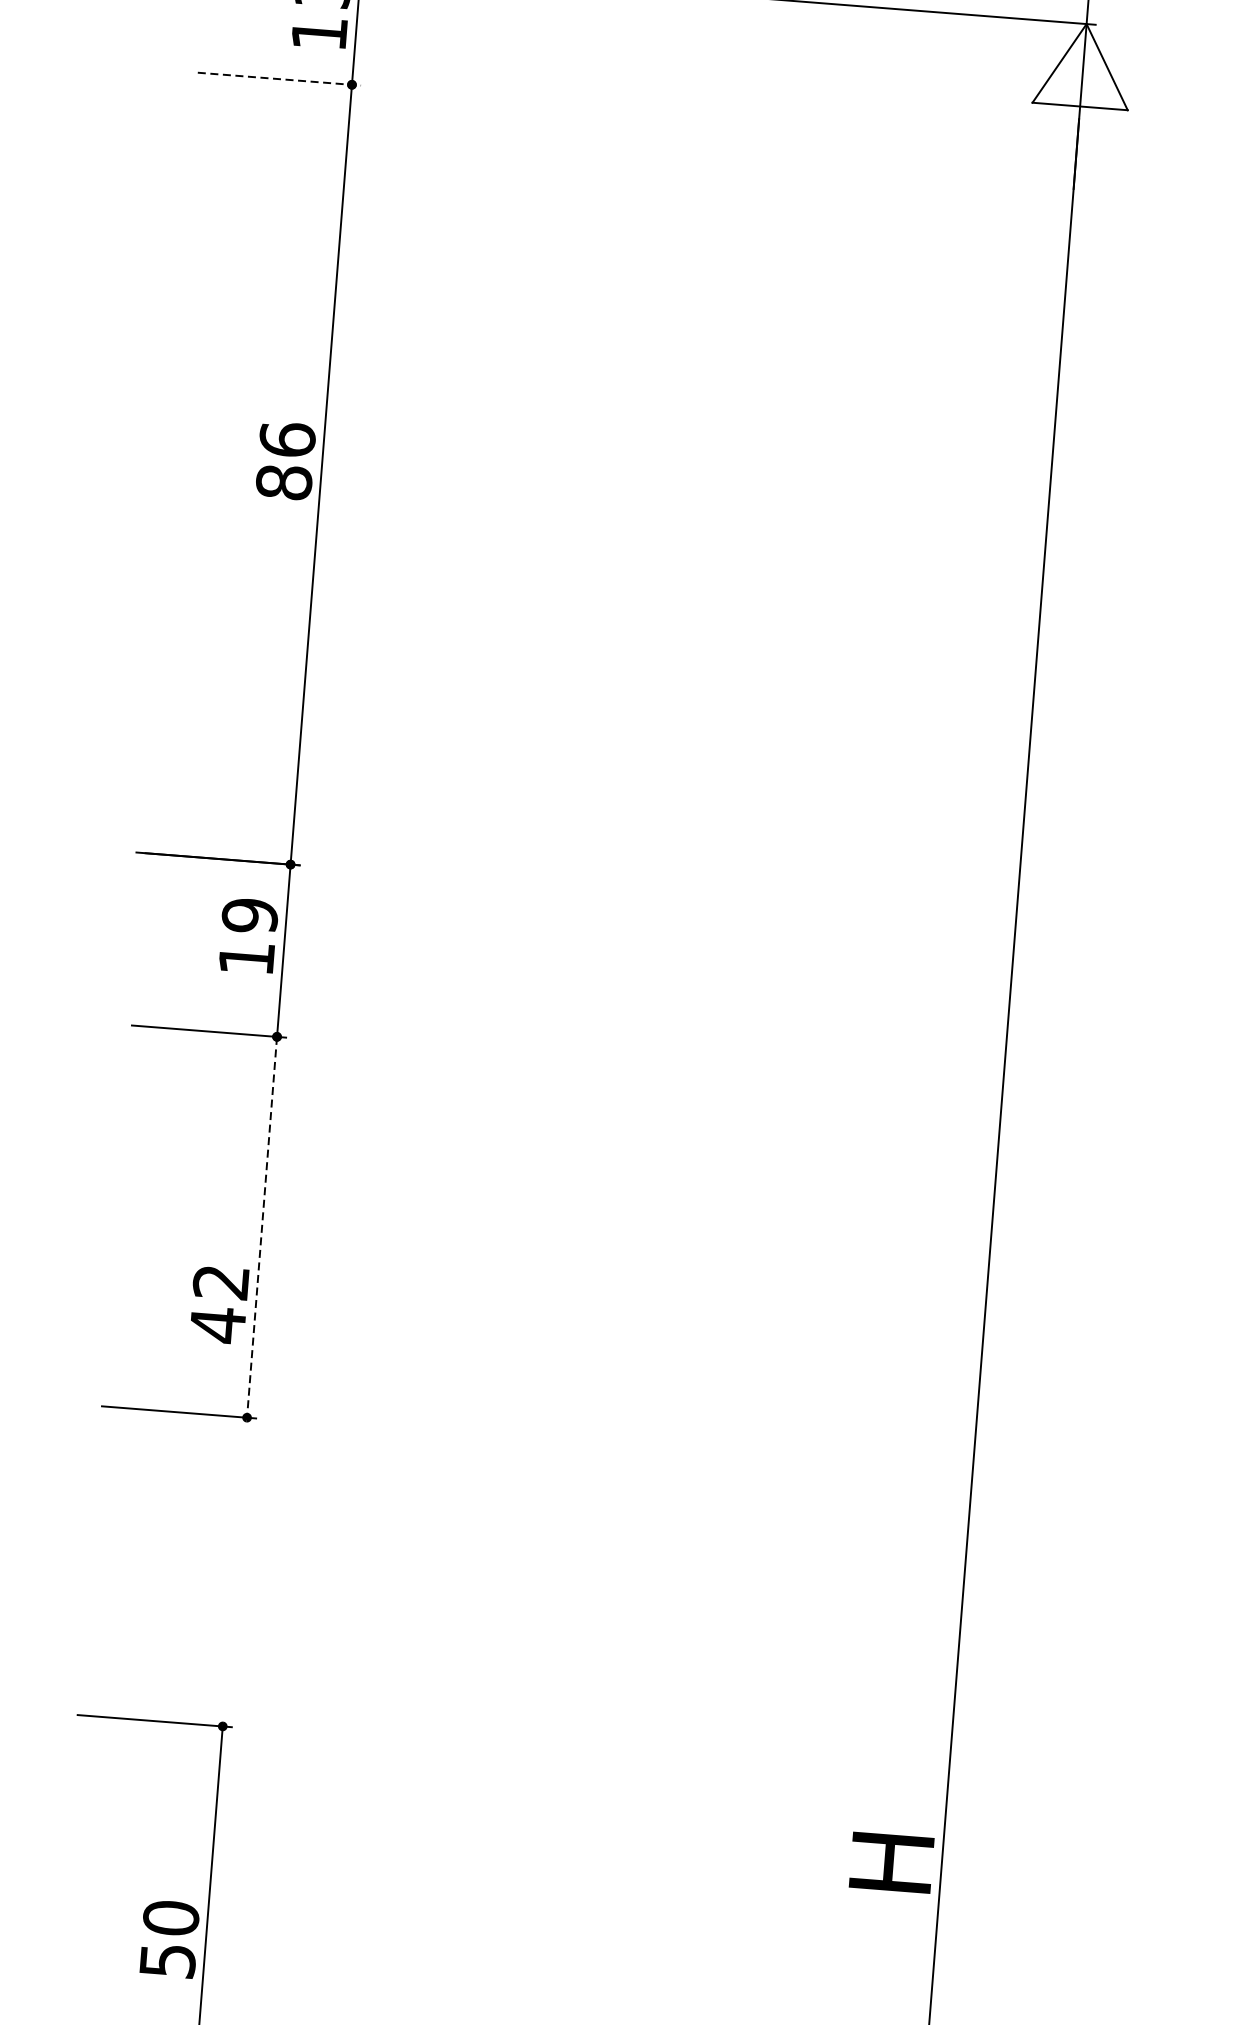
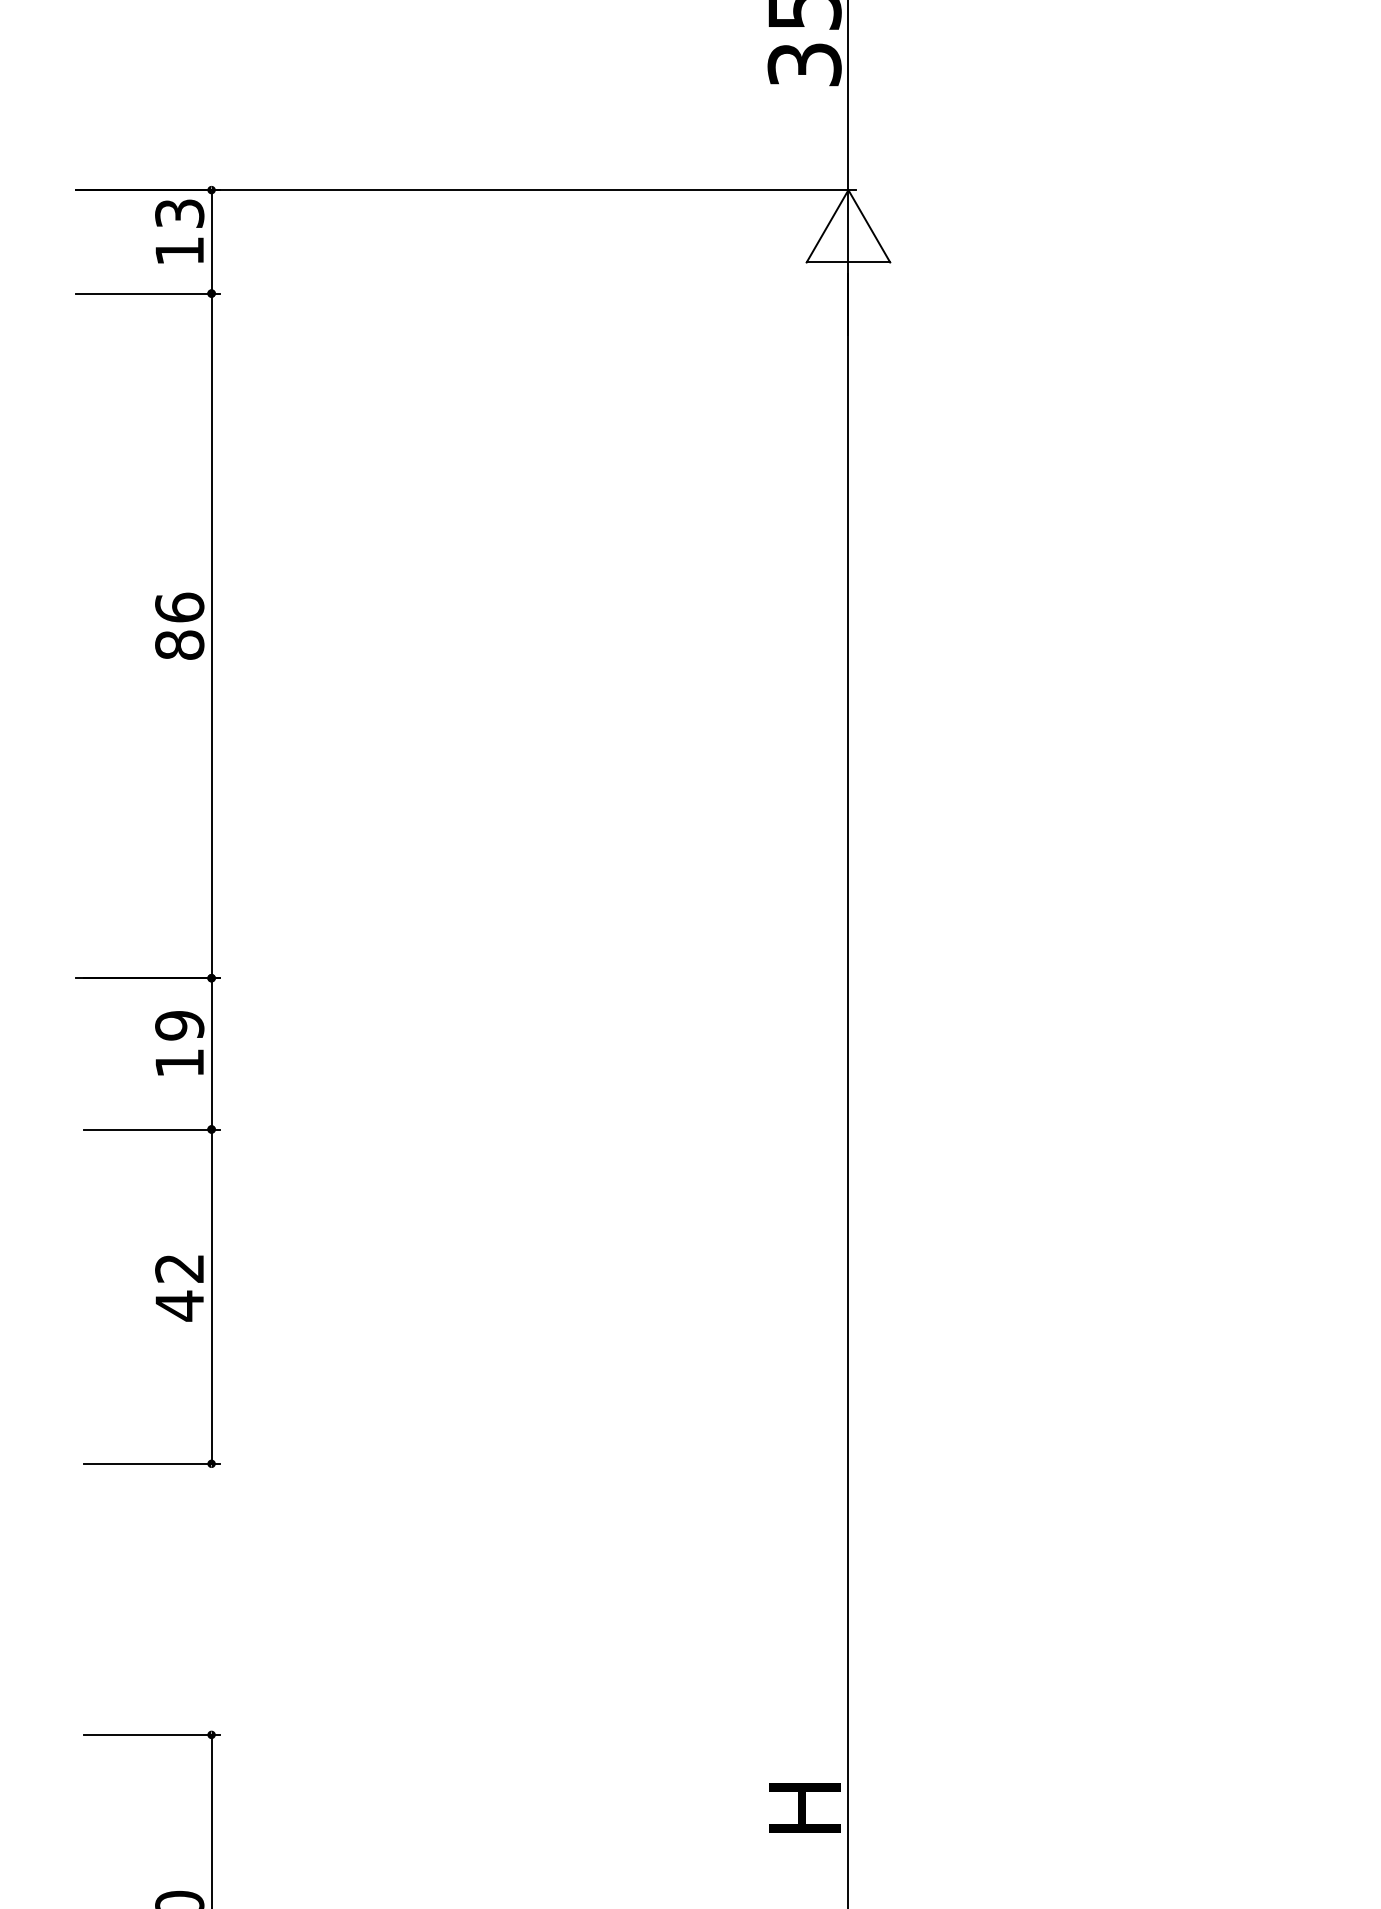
line: (278, 78) -> (147, 293), dashed -> solid
line: (261, 1228) -> (211, 1297), dashed -> solid
text: (219, 1305) -> (179, 1288), moved

